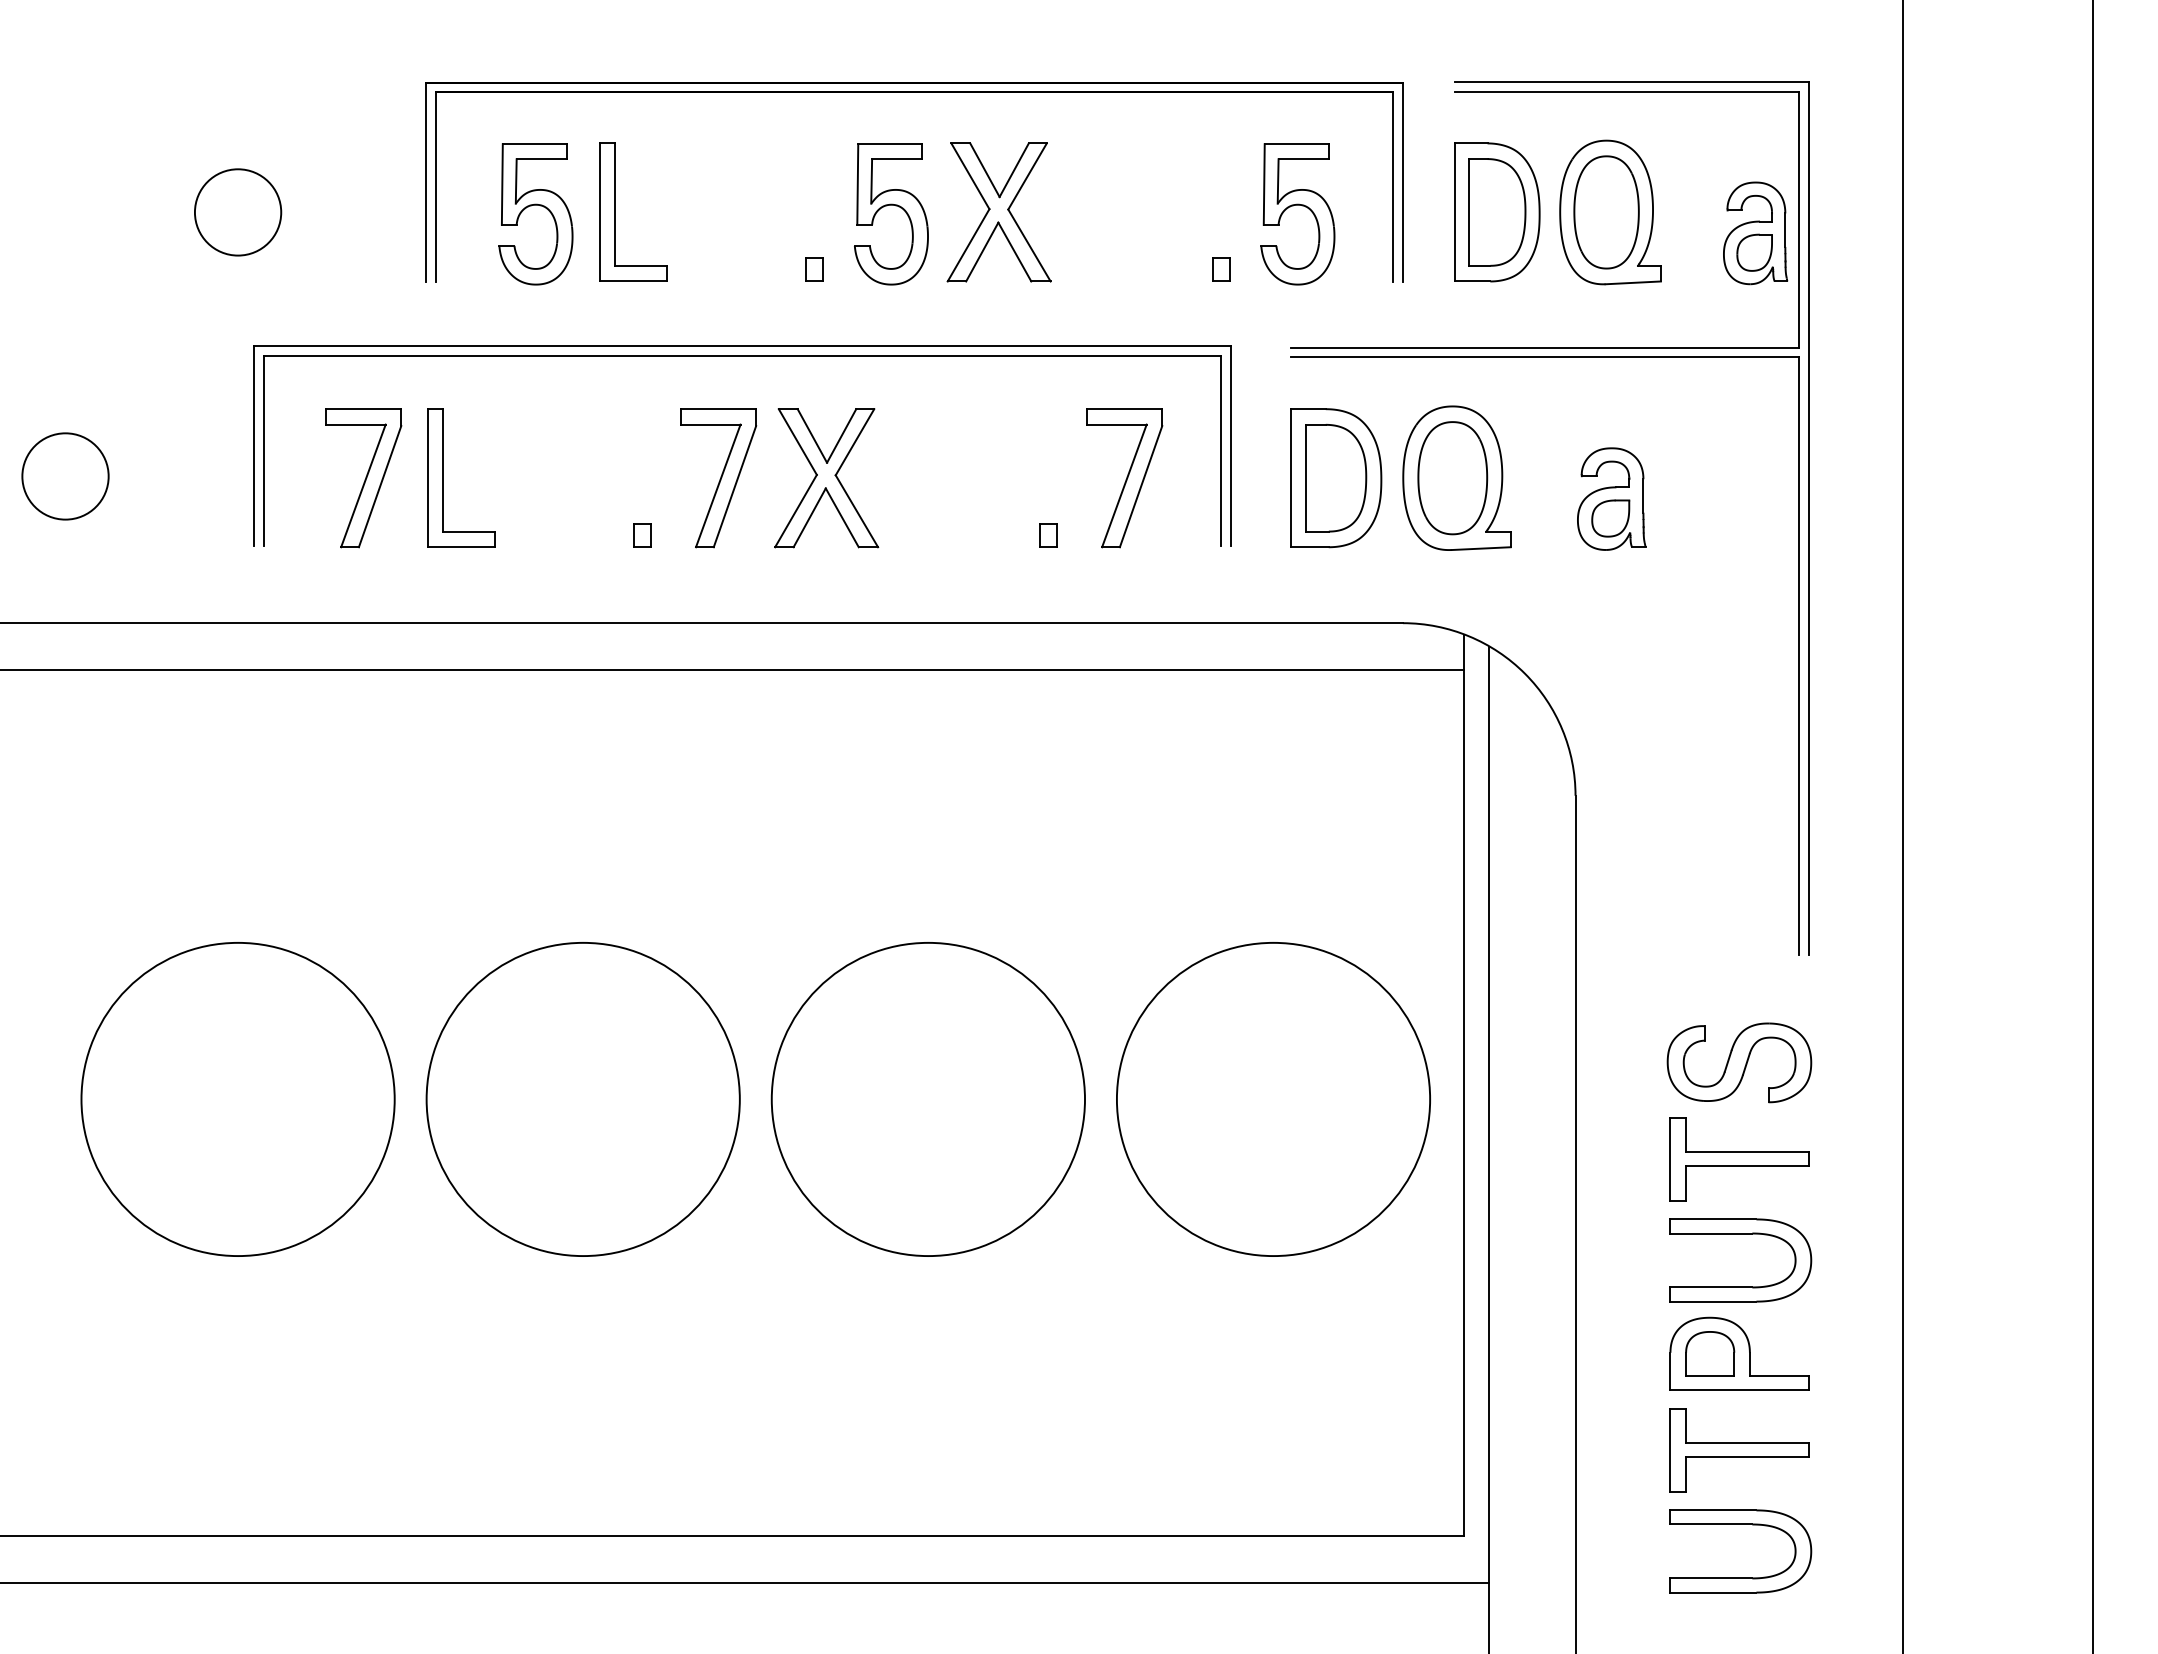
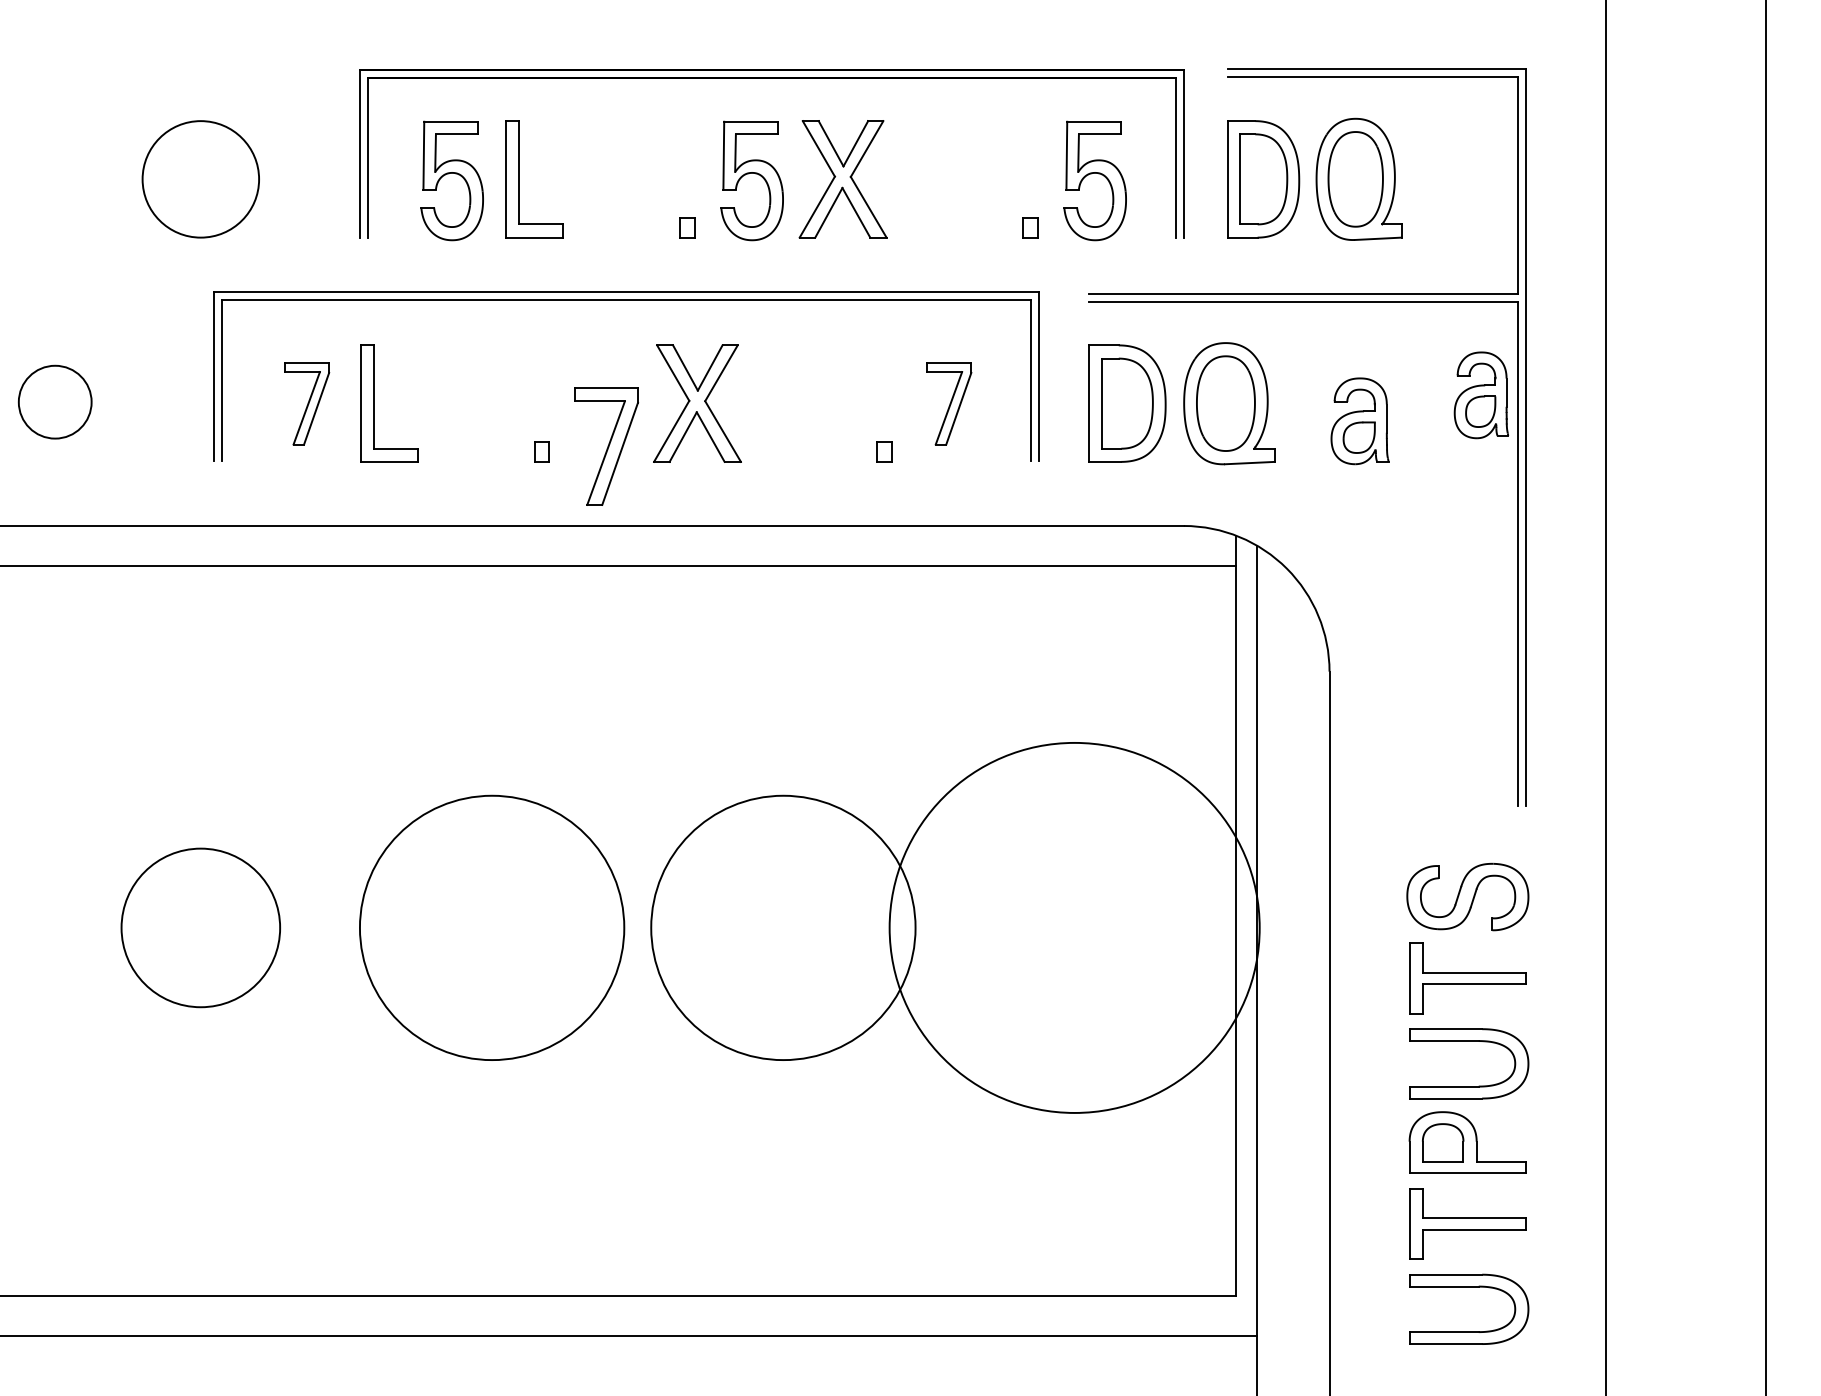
circle: (237, 212) -> (200, 179), size x1.6
part: (1755, 233) -> (1481, 395), moved
part: (363, 478) -> (306, 403), size x0.7
part: (718, 478) -> (606, 446), moved
part: (1124, 478) -> (948, 403), size x0.7
circle: (237, 1099) -> (200, 927), size x0.6
circle: (1273, 1099) -> (1074, 927), size x1.4

